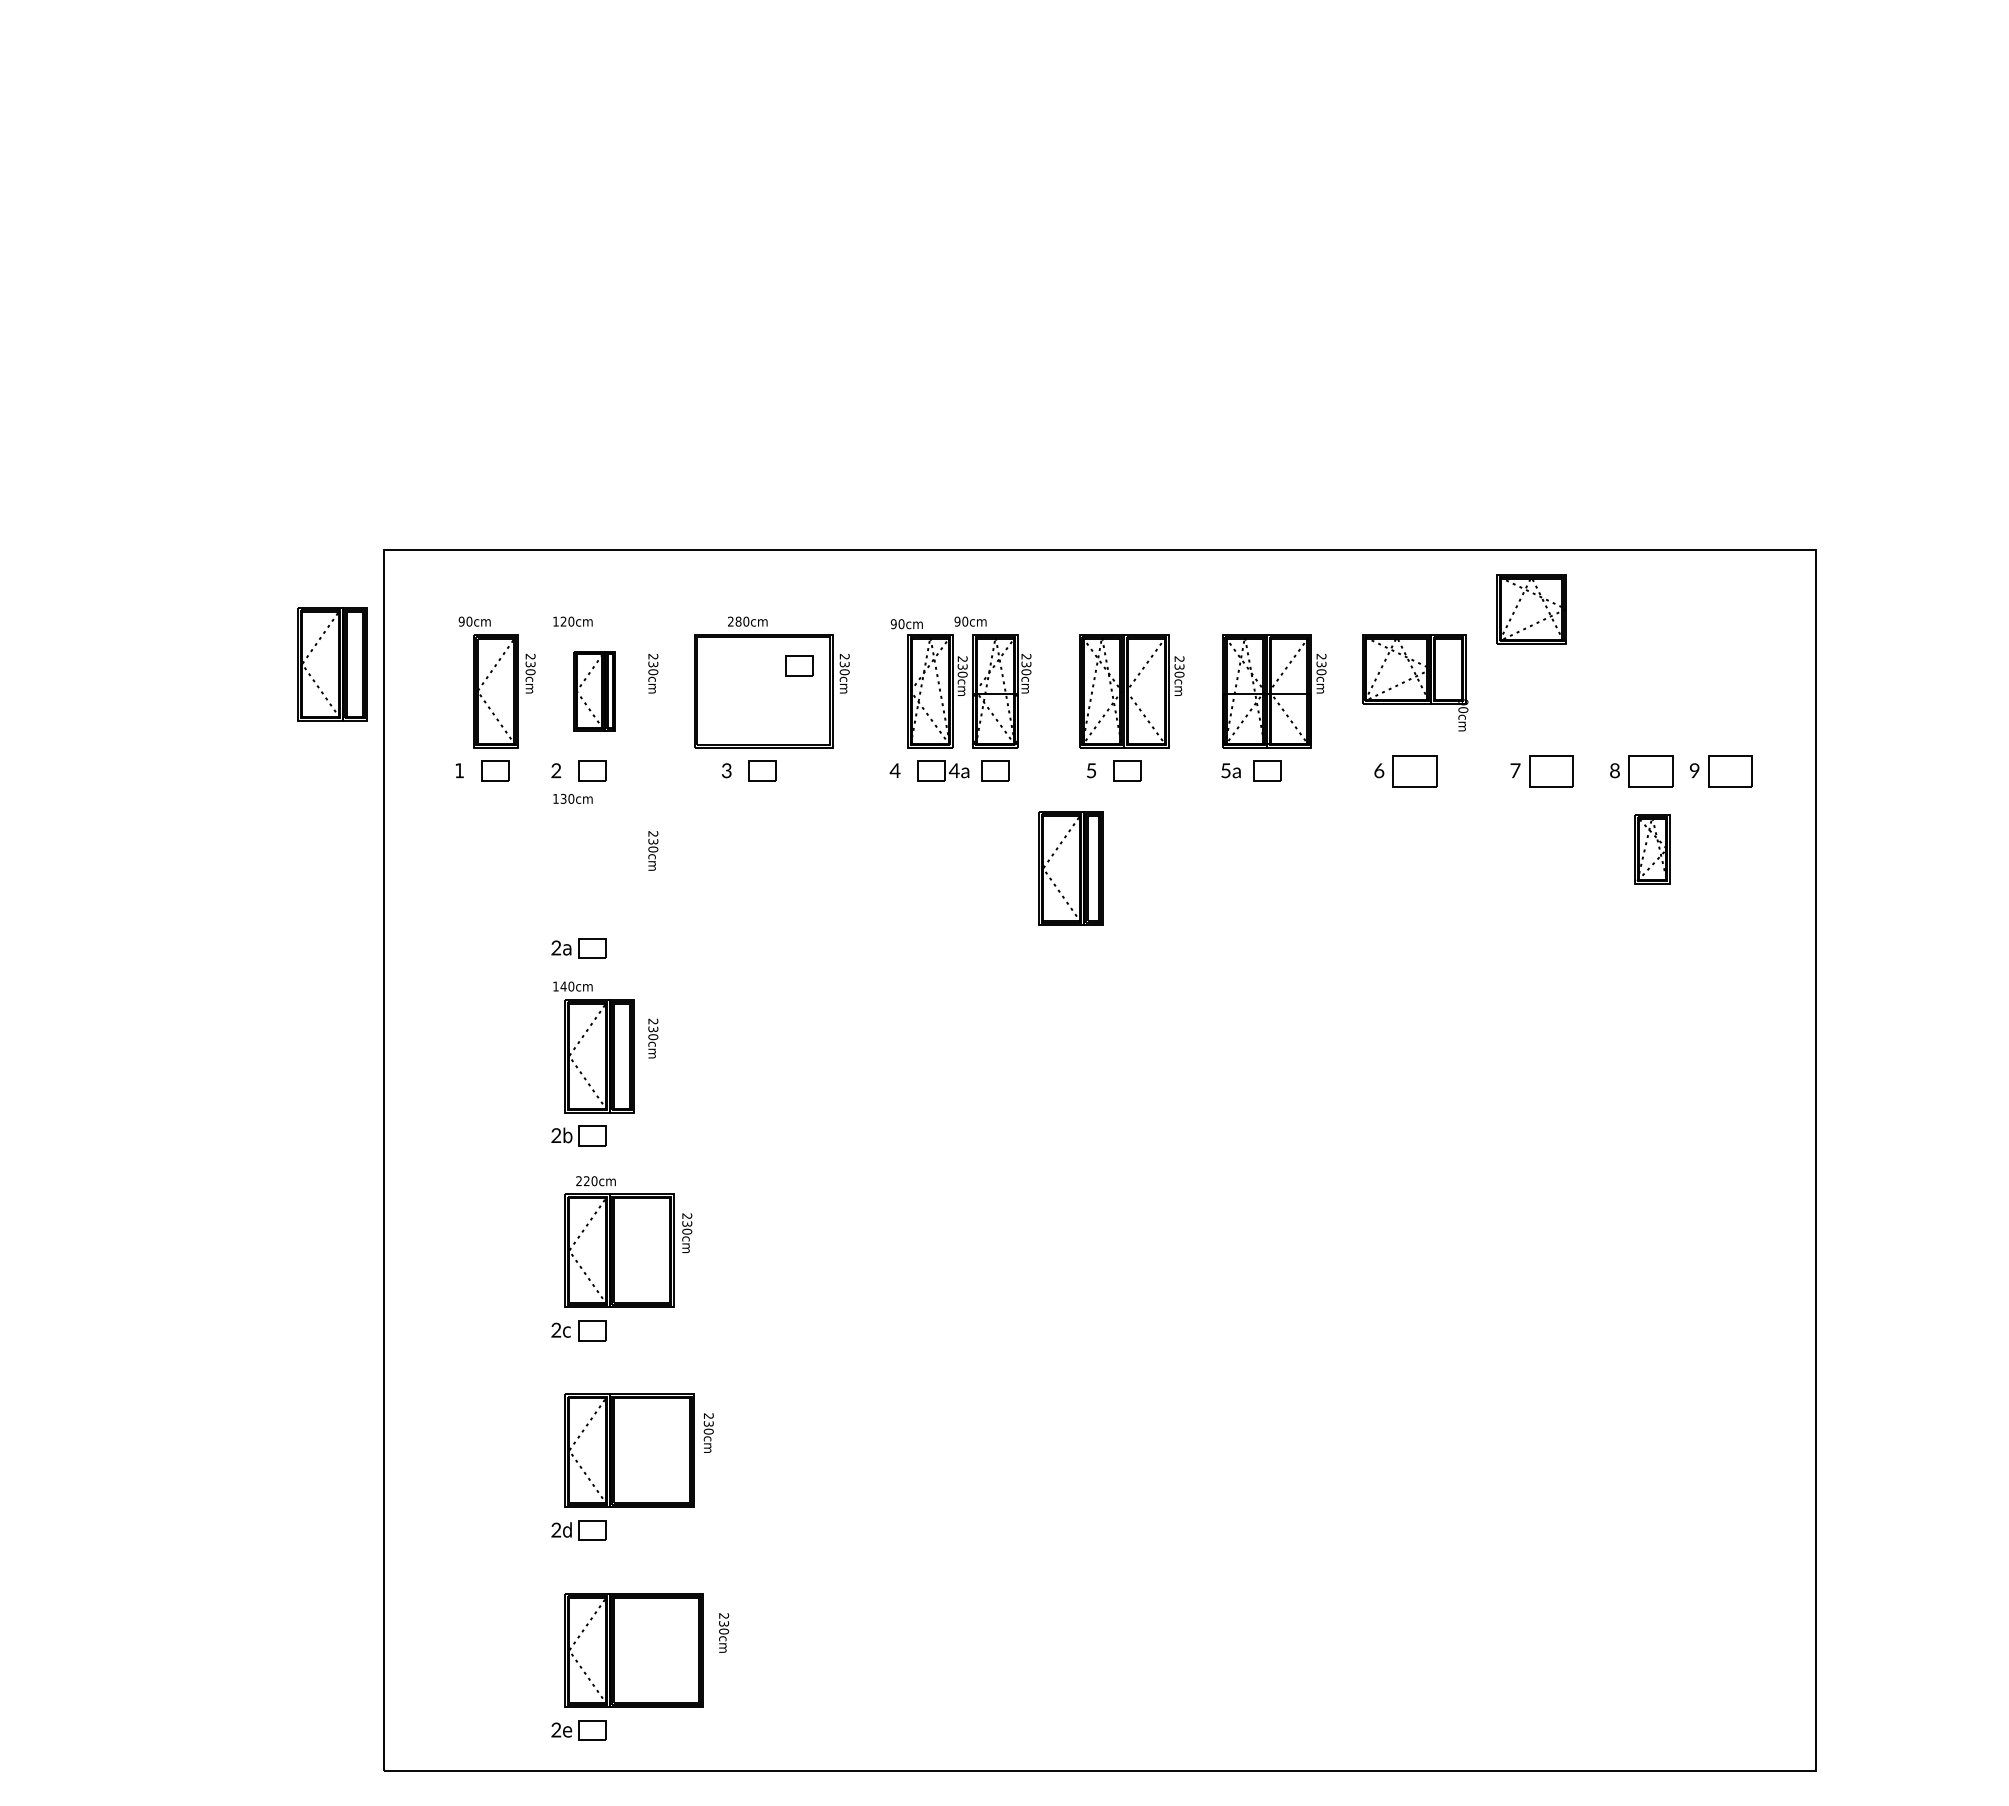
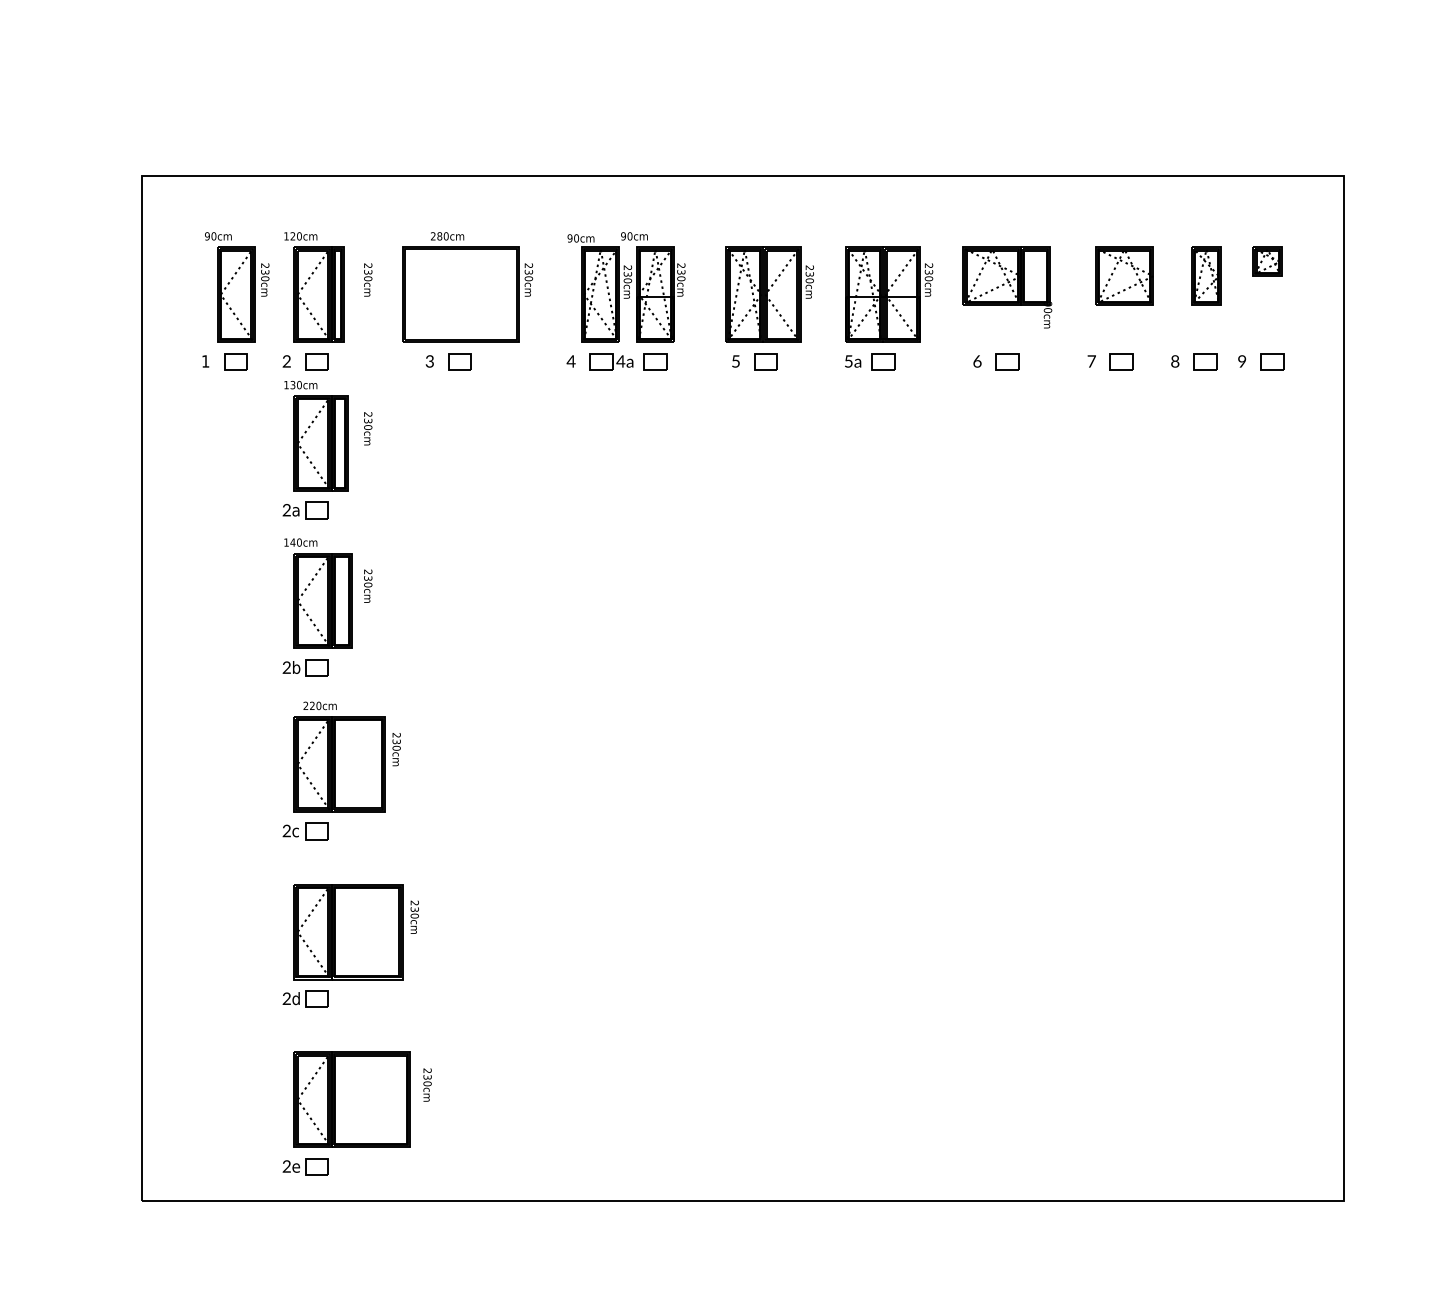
part: (1531, 609) -> (1124, 276), moved
part: (1724, 651) -> (1267, 261), added
part: (332, 664) -> (98, 272), removed
part: (799, 665) -> (490, 273), removed
part: (594, 691) -> (318, 294), size x1.43
part: (1415, 770) -> (1007, 361), size x0.62
part: (1551, 770) -> (1121, 361), size x0.62
part: (1650, 770) -> (1205, 361), size x0.62
part: (1730, 770) -> (1272, 361), size x0.62
part: (1652, 849) -> (1206, 276), moved
part: (1070, 868) -> (320, 443), moved

